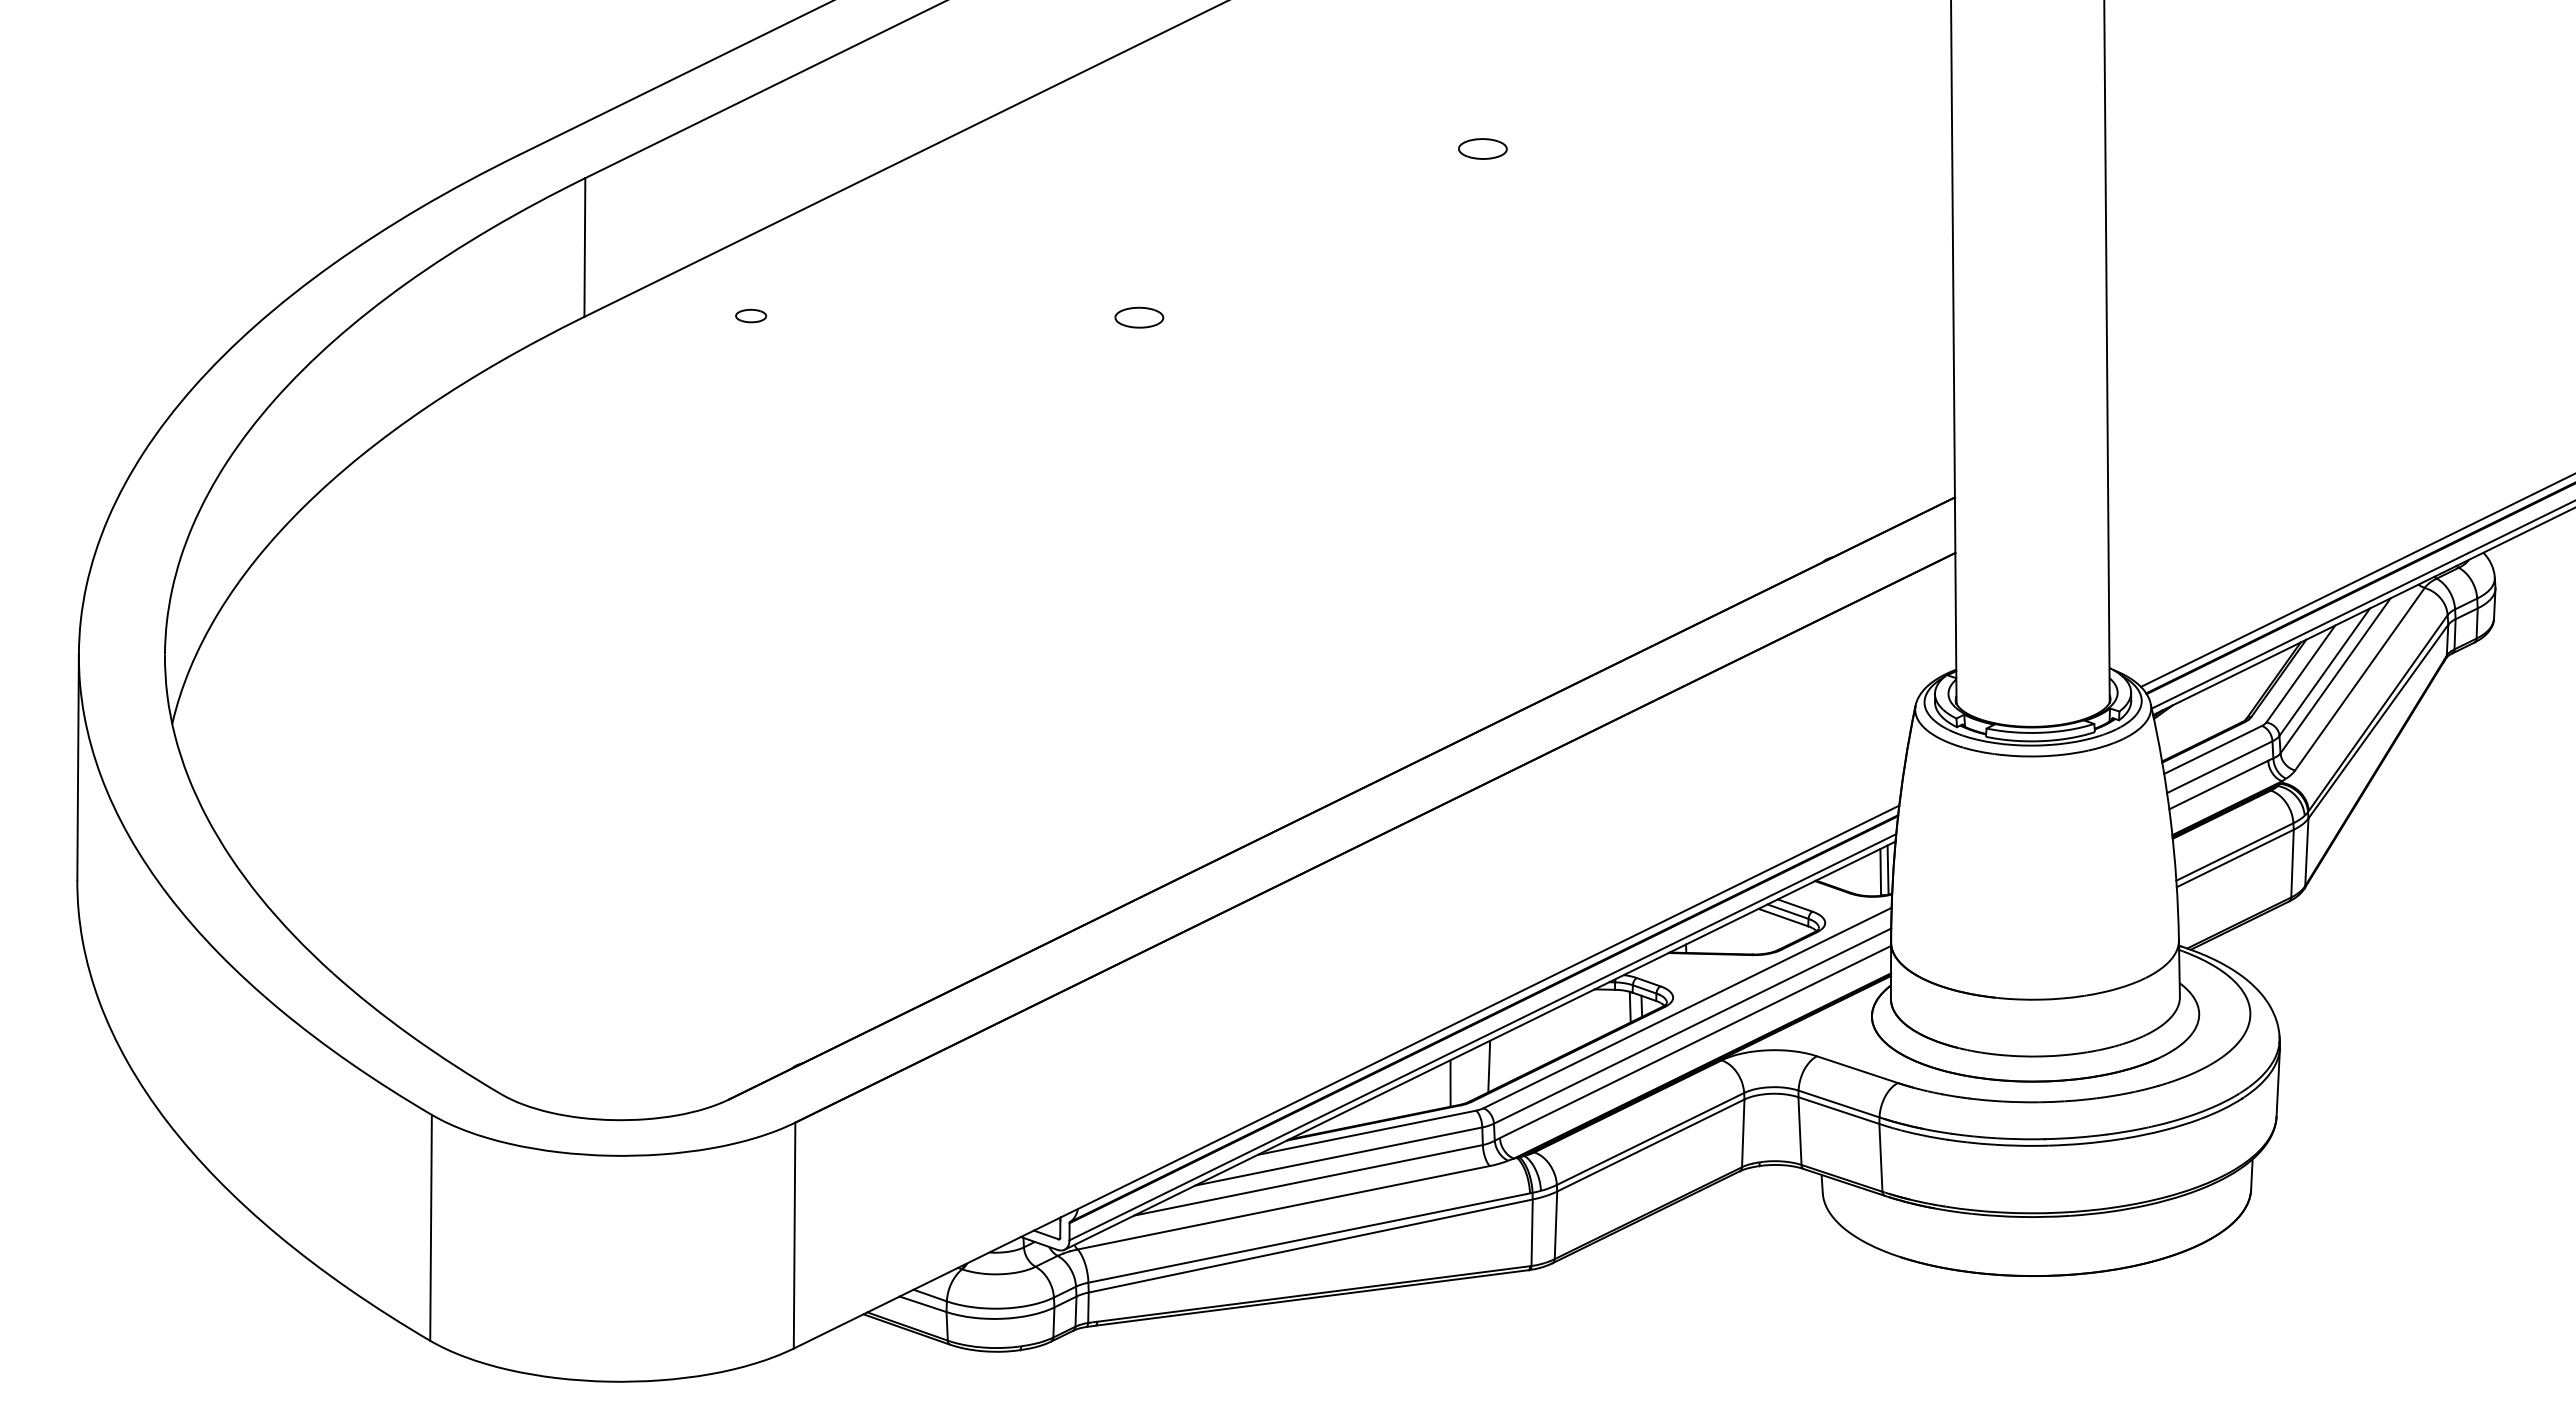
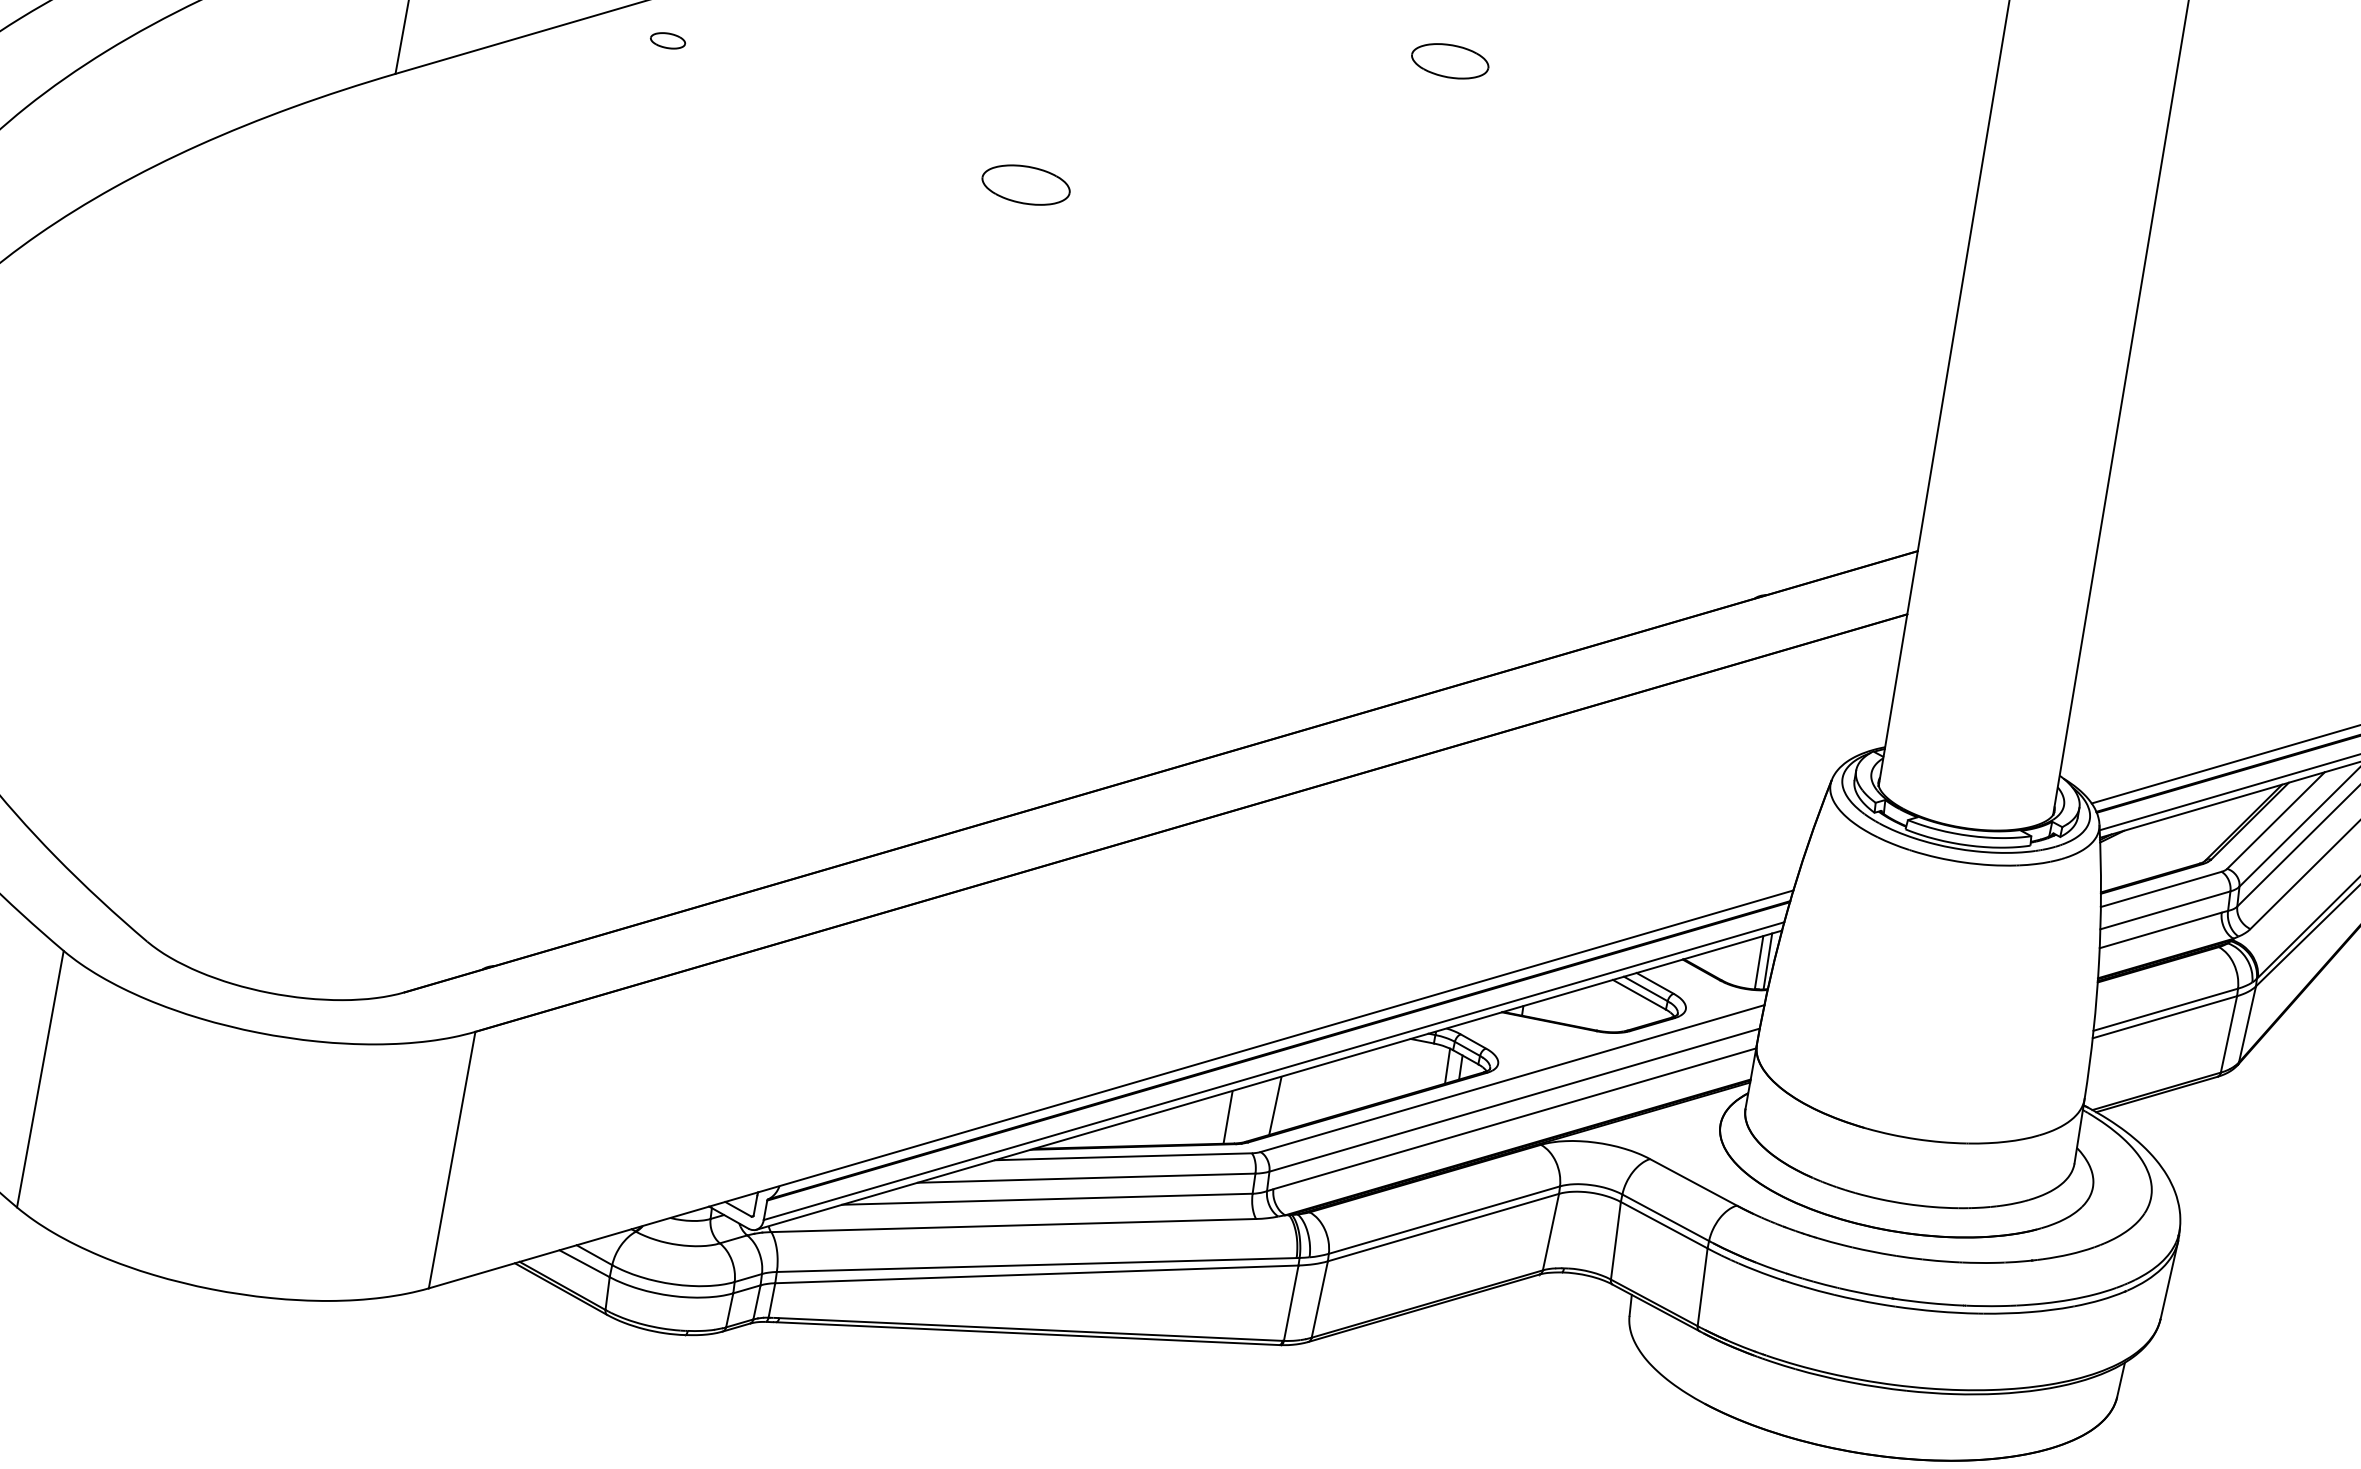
part: (1482, 148) -> (1449, 60), size x1.4
part: (750, 315) -> (667, 40), moved
part: (1139, 317) -> (1026, 184), size x1.6

